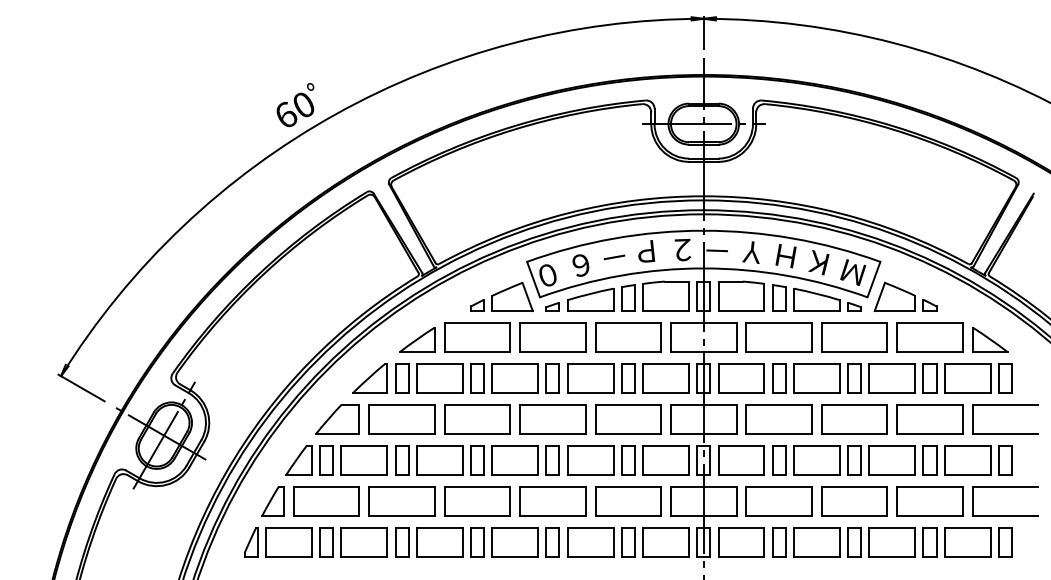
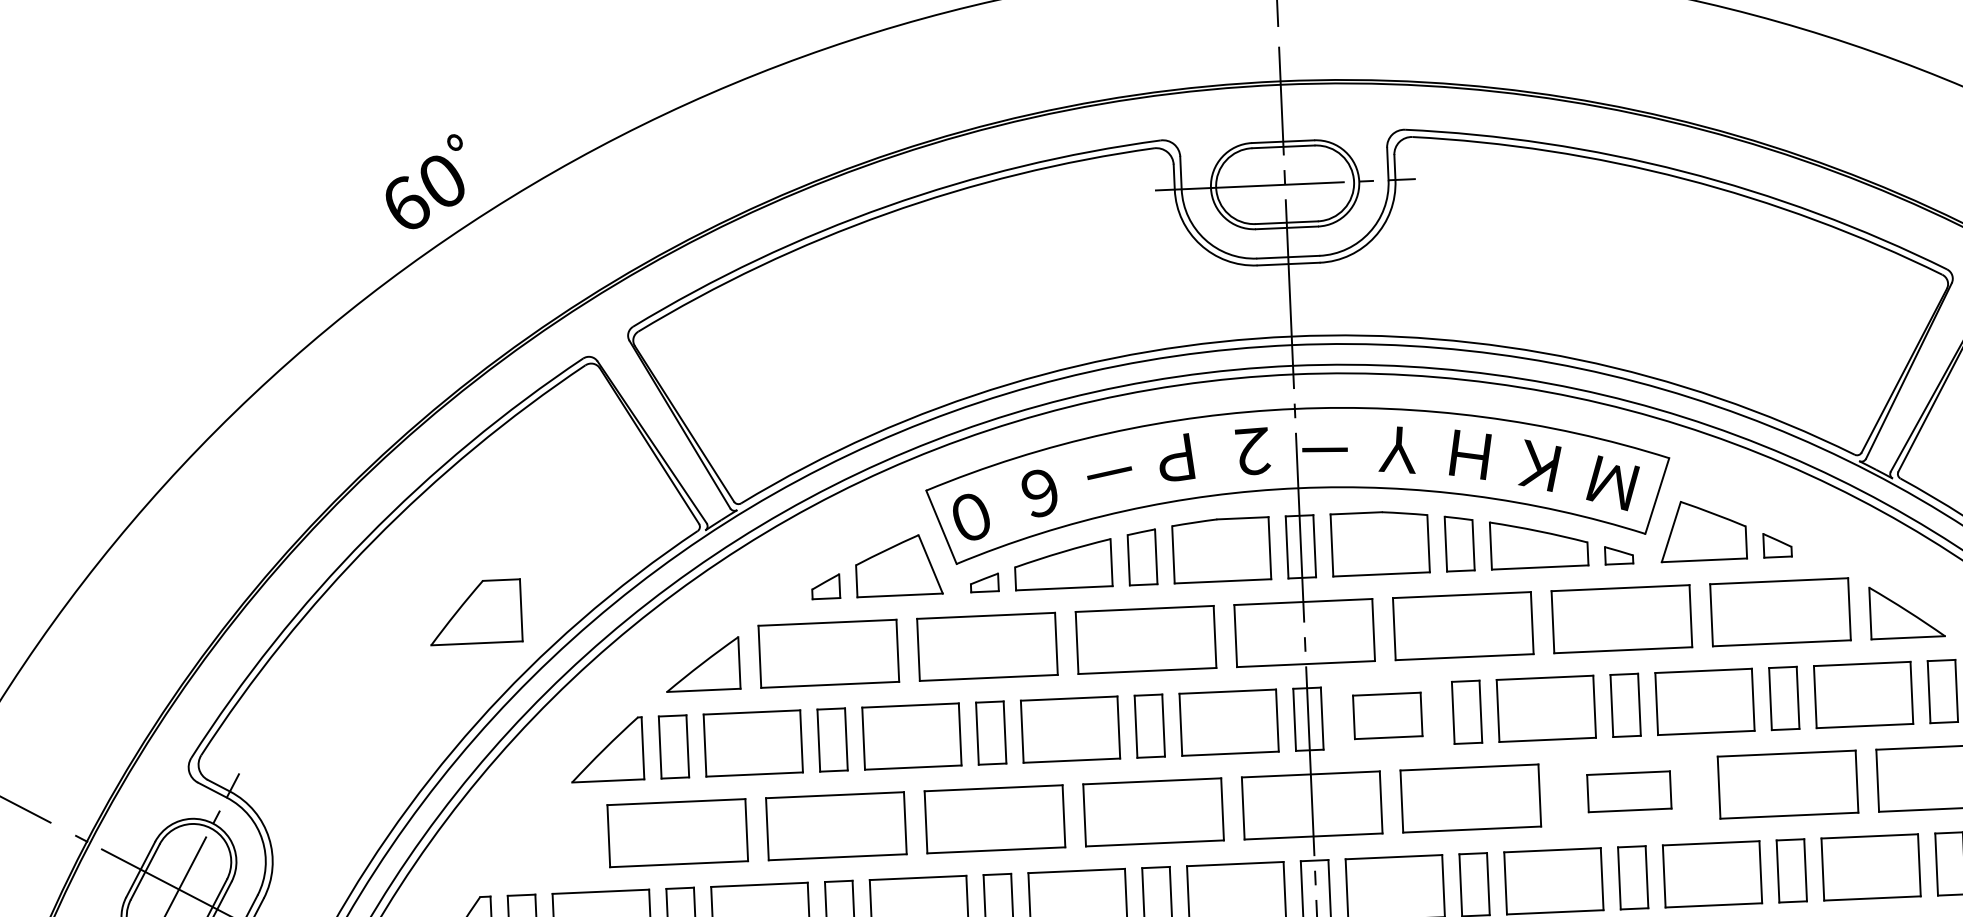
part: (741, 378) -> (1387, 716), size x0.7
part: (337, 419) -> (475, 612), moved
part: (854, 419) -> (1629, 792), size x0.6

